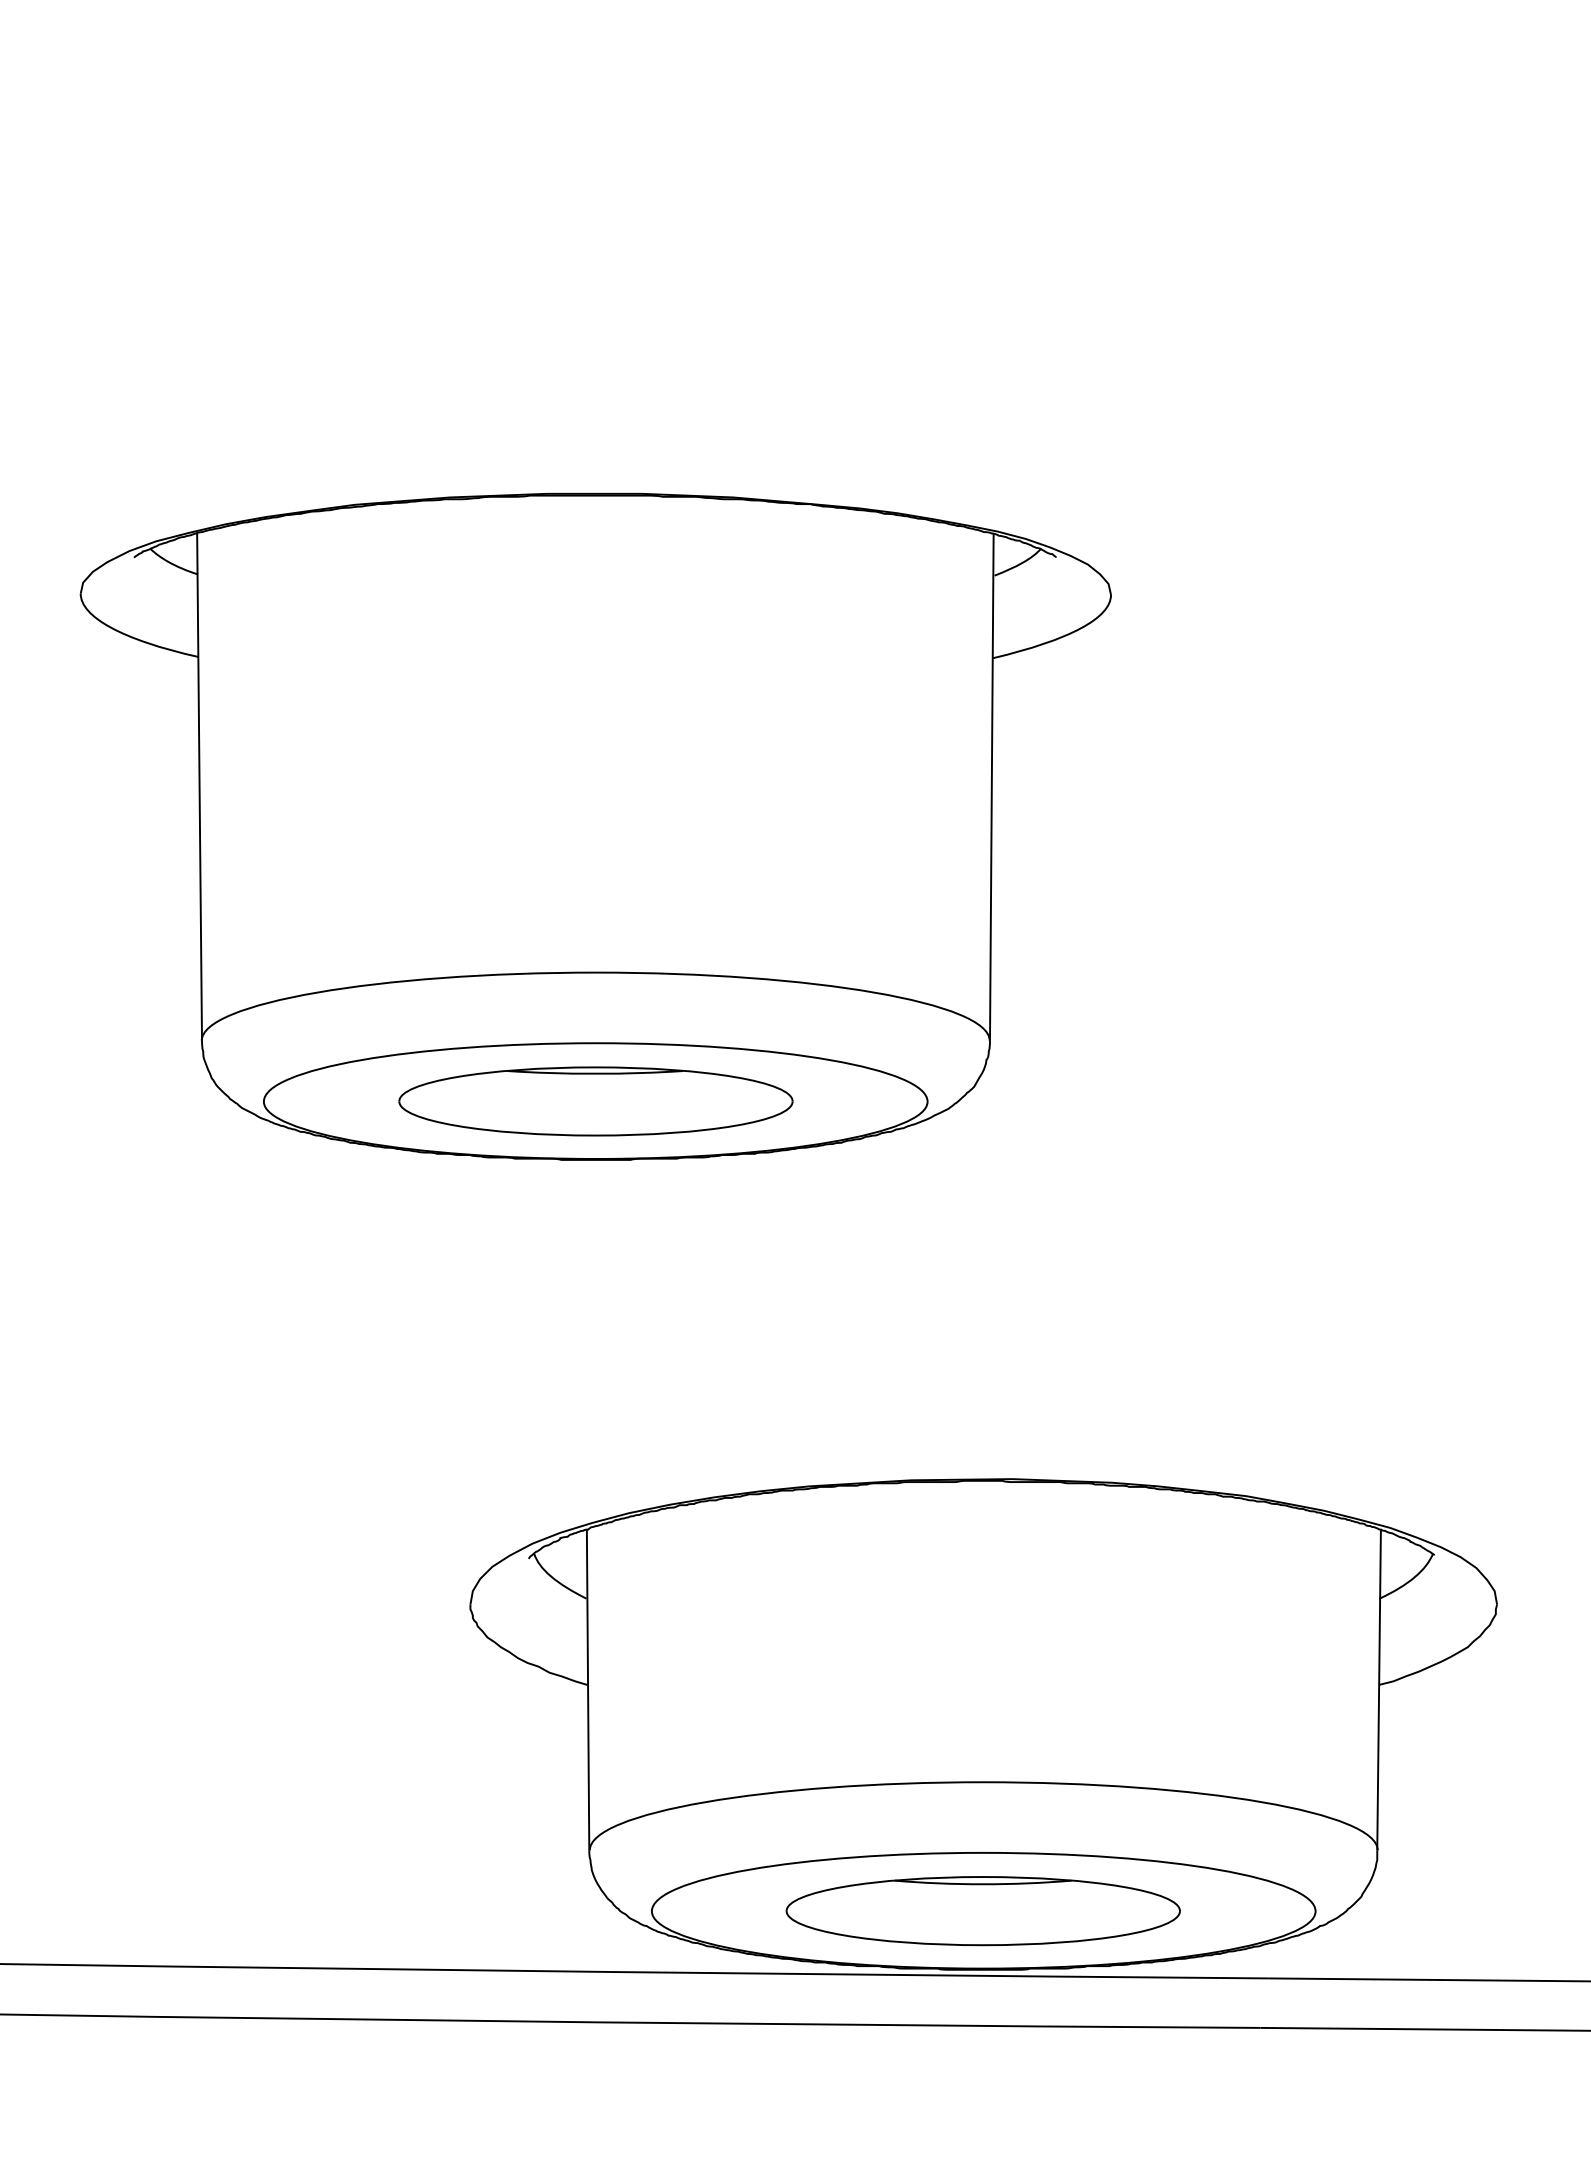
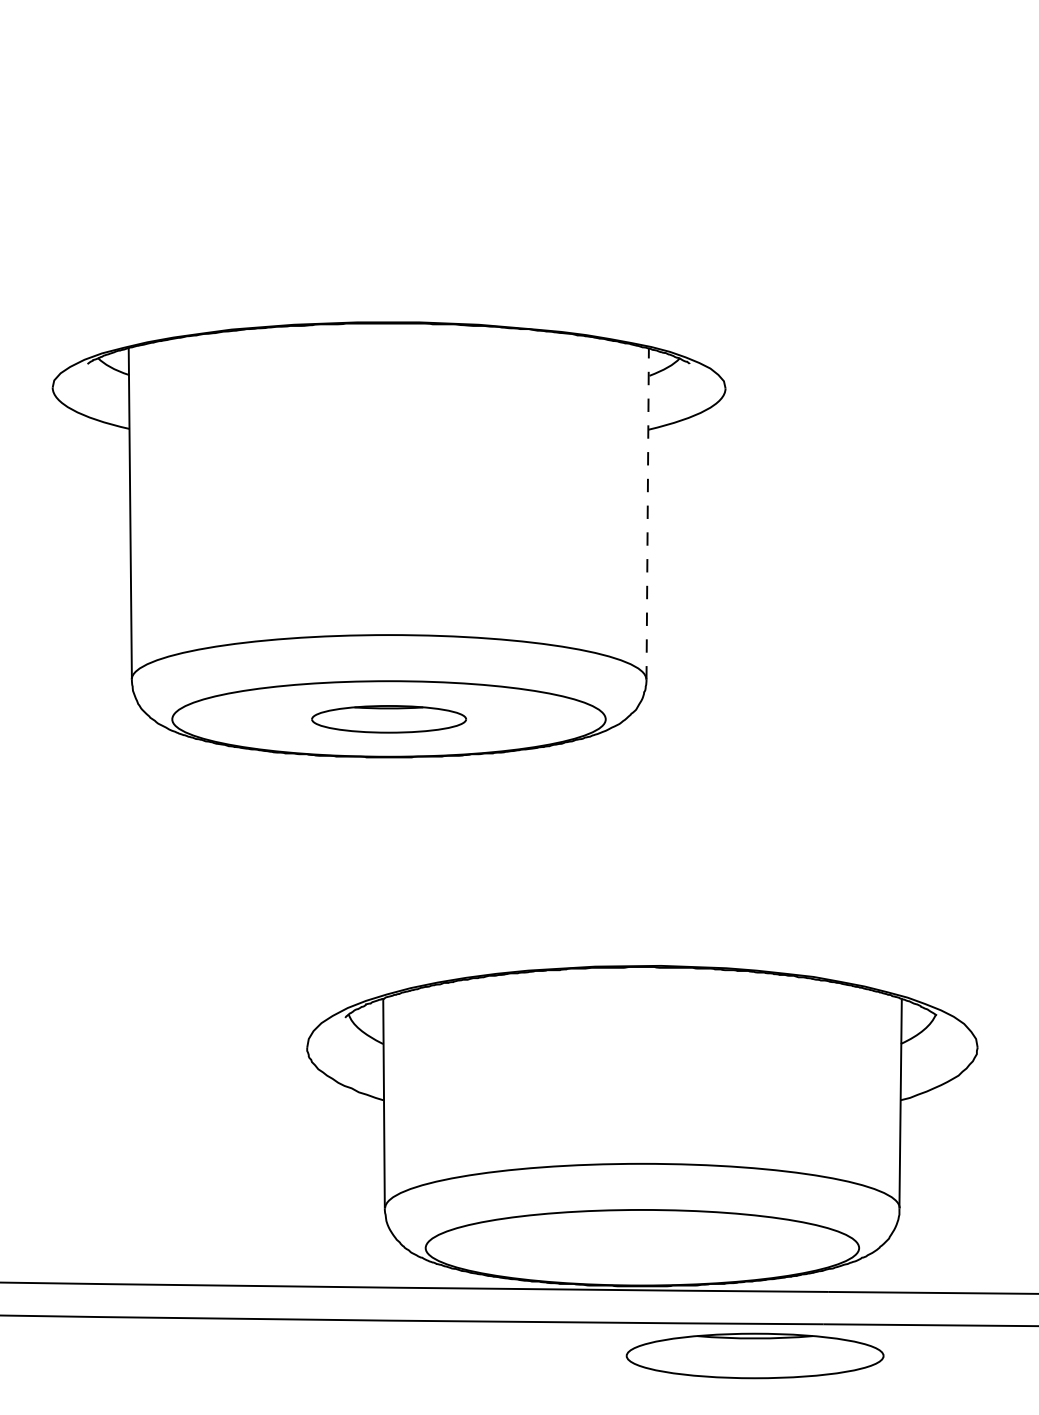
line: (991, 786) -> (647, 513), solid -> dashed
part: (594, 1101) -> (388, 719), size x0.6
part: (982, 1910) -> (754, 1355), moved

